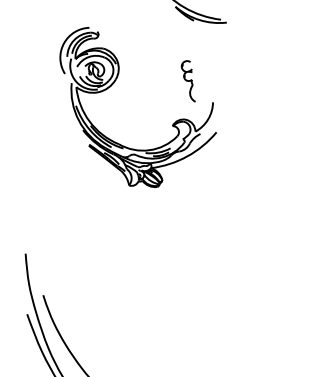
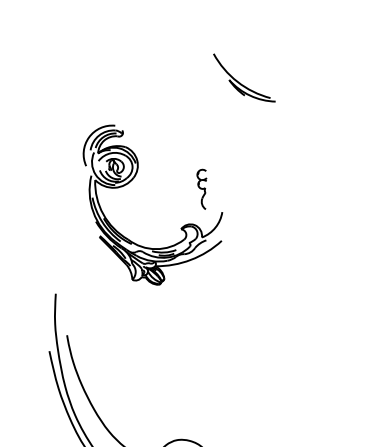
part: (113, 84) -> (130, 182), moved

